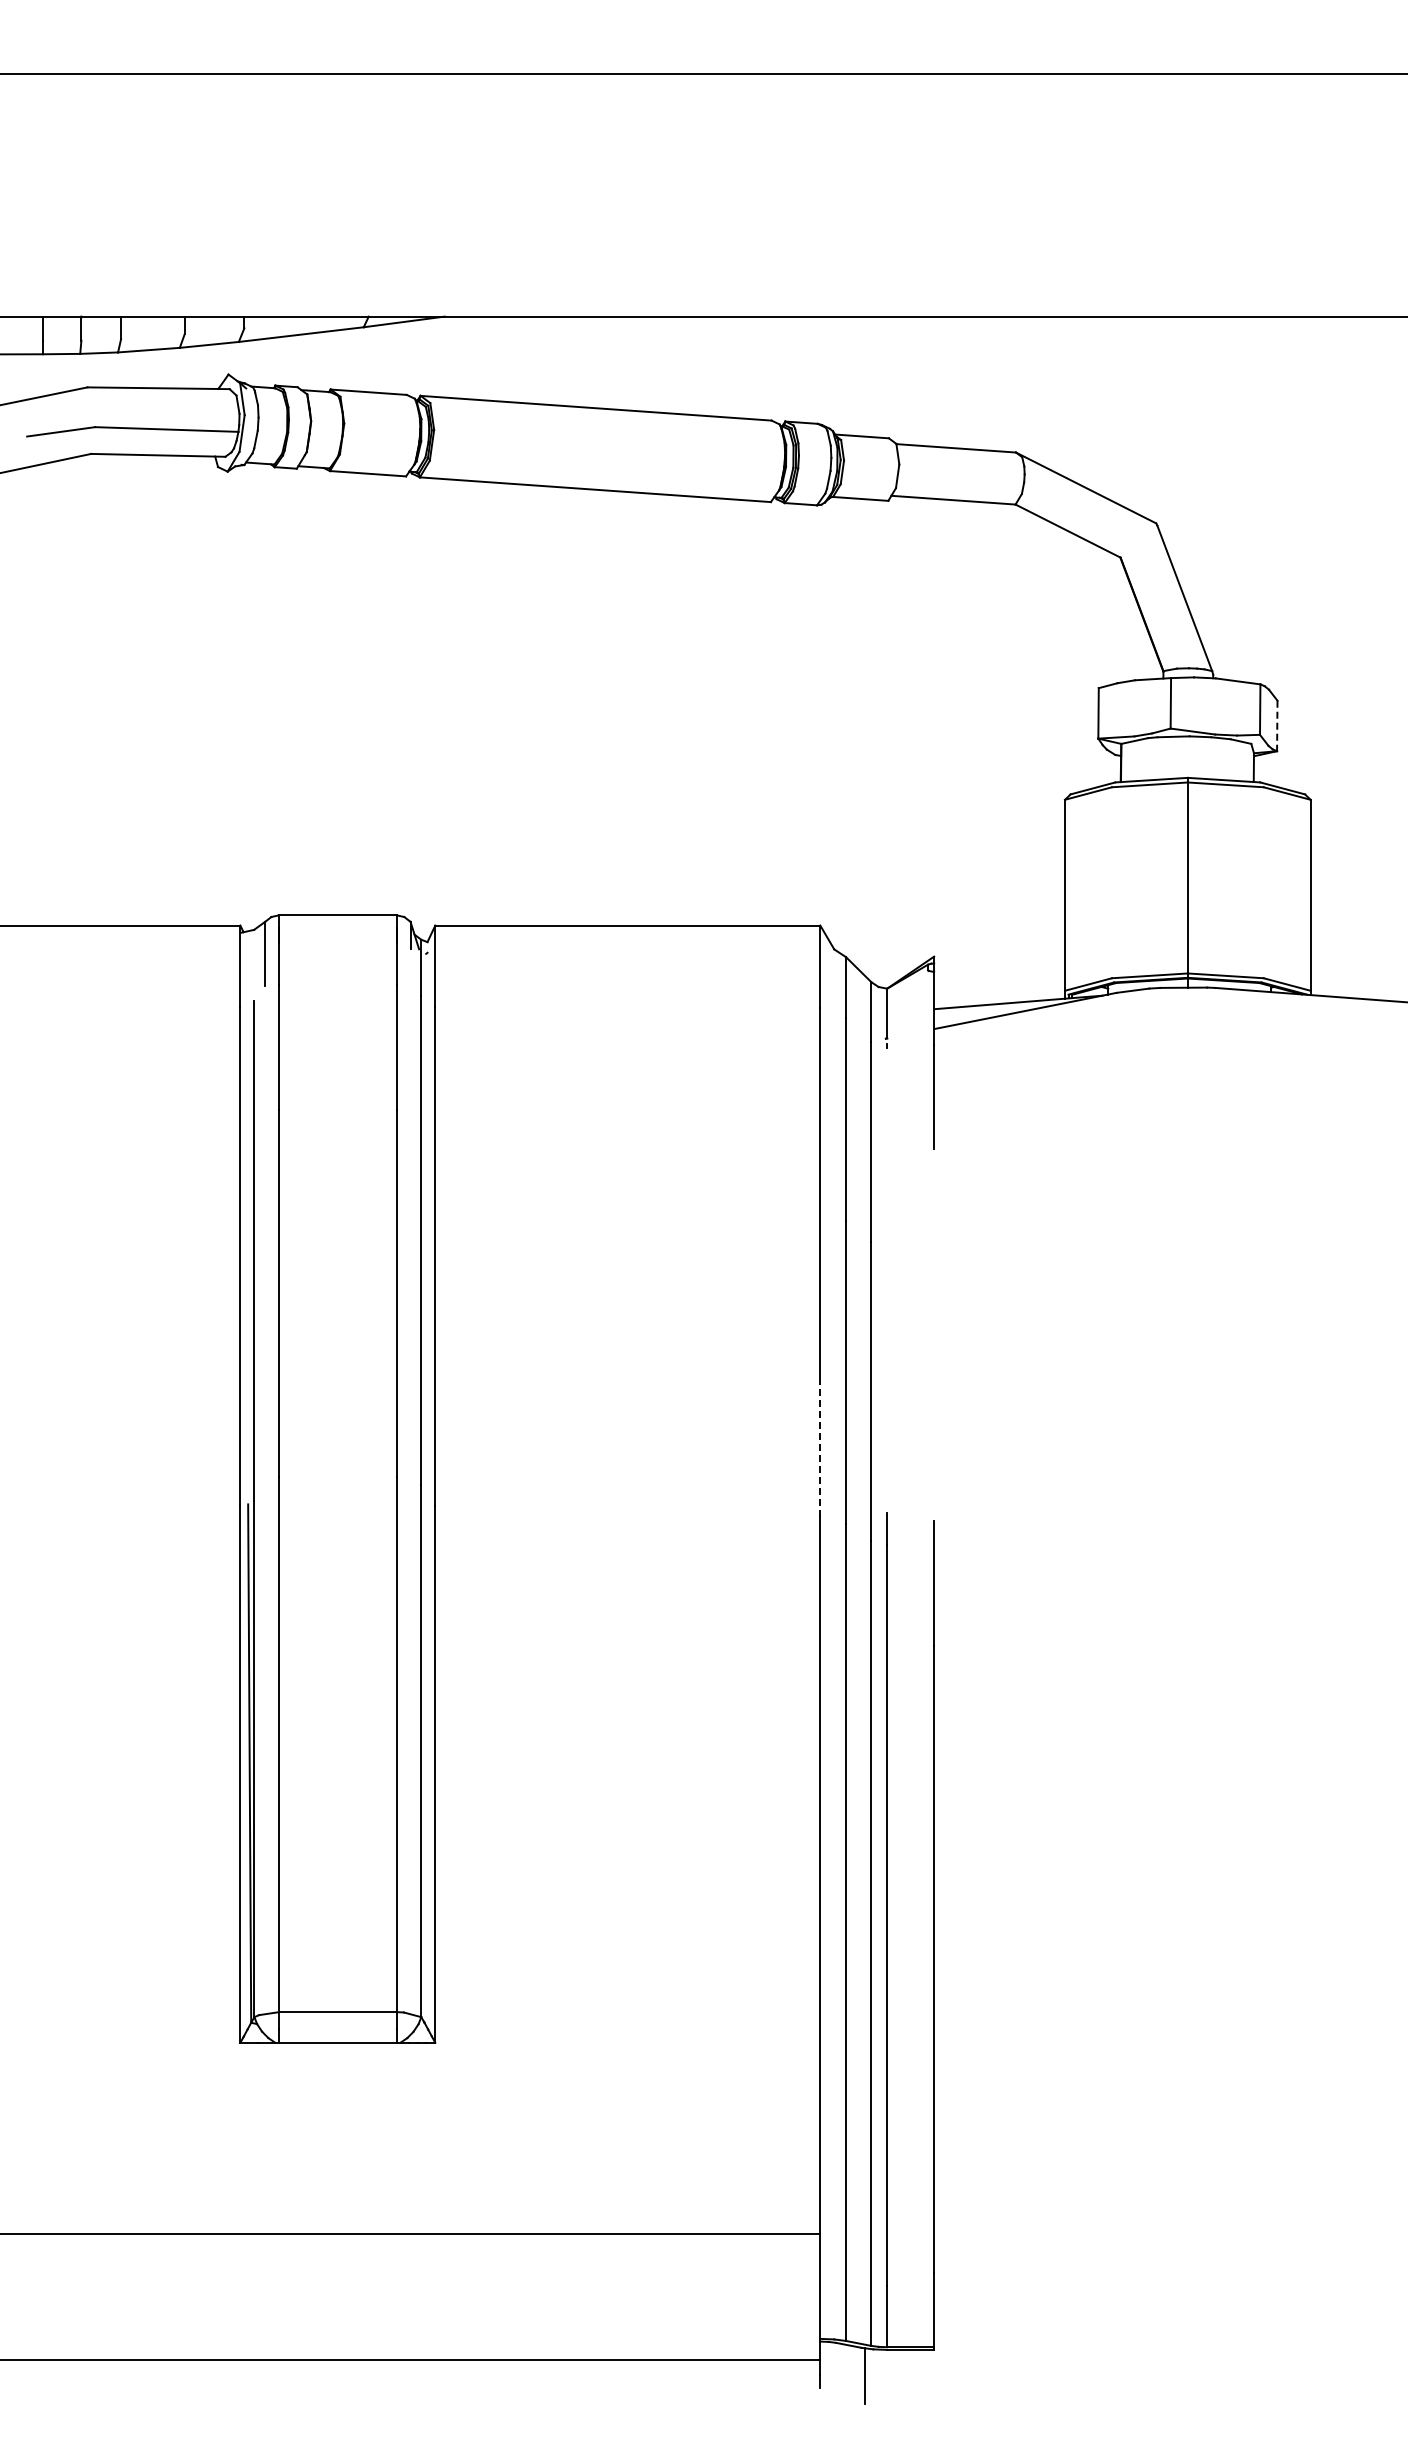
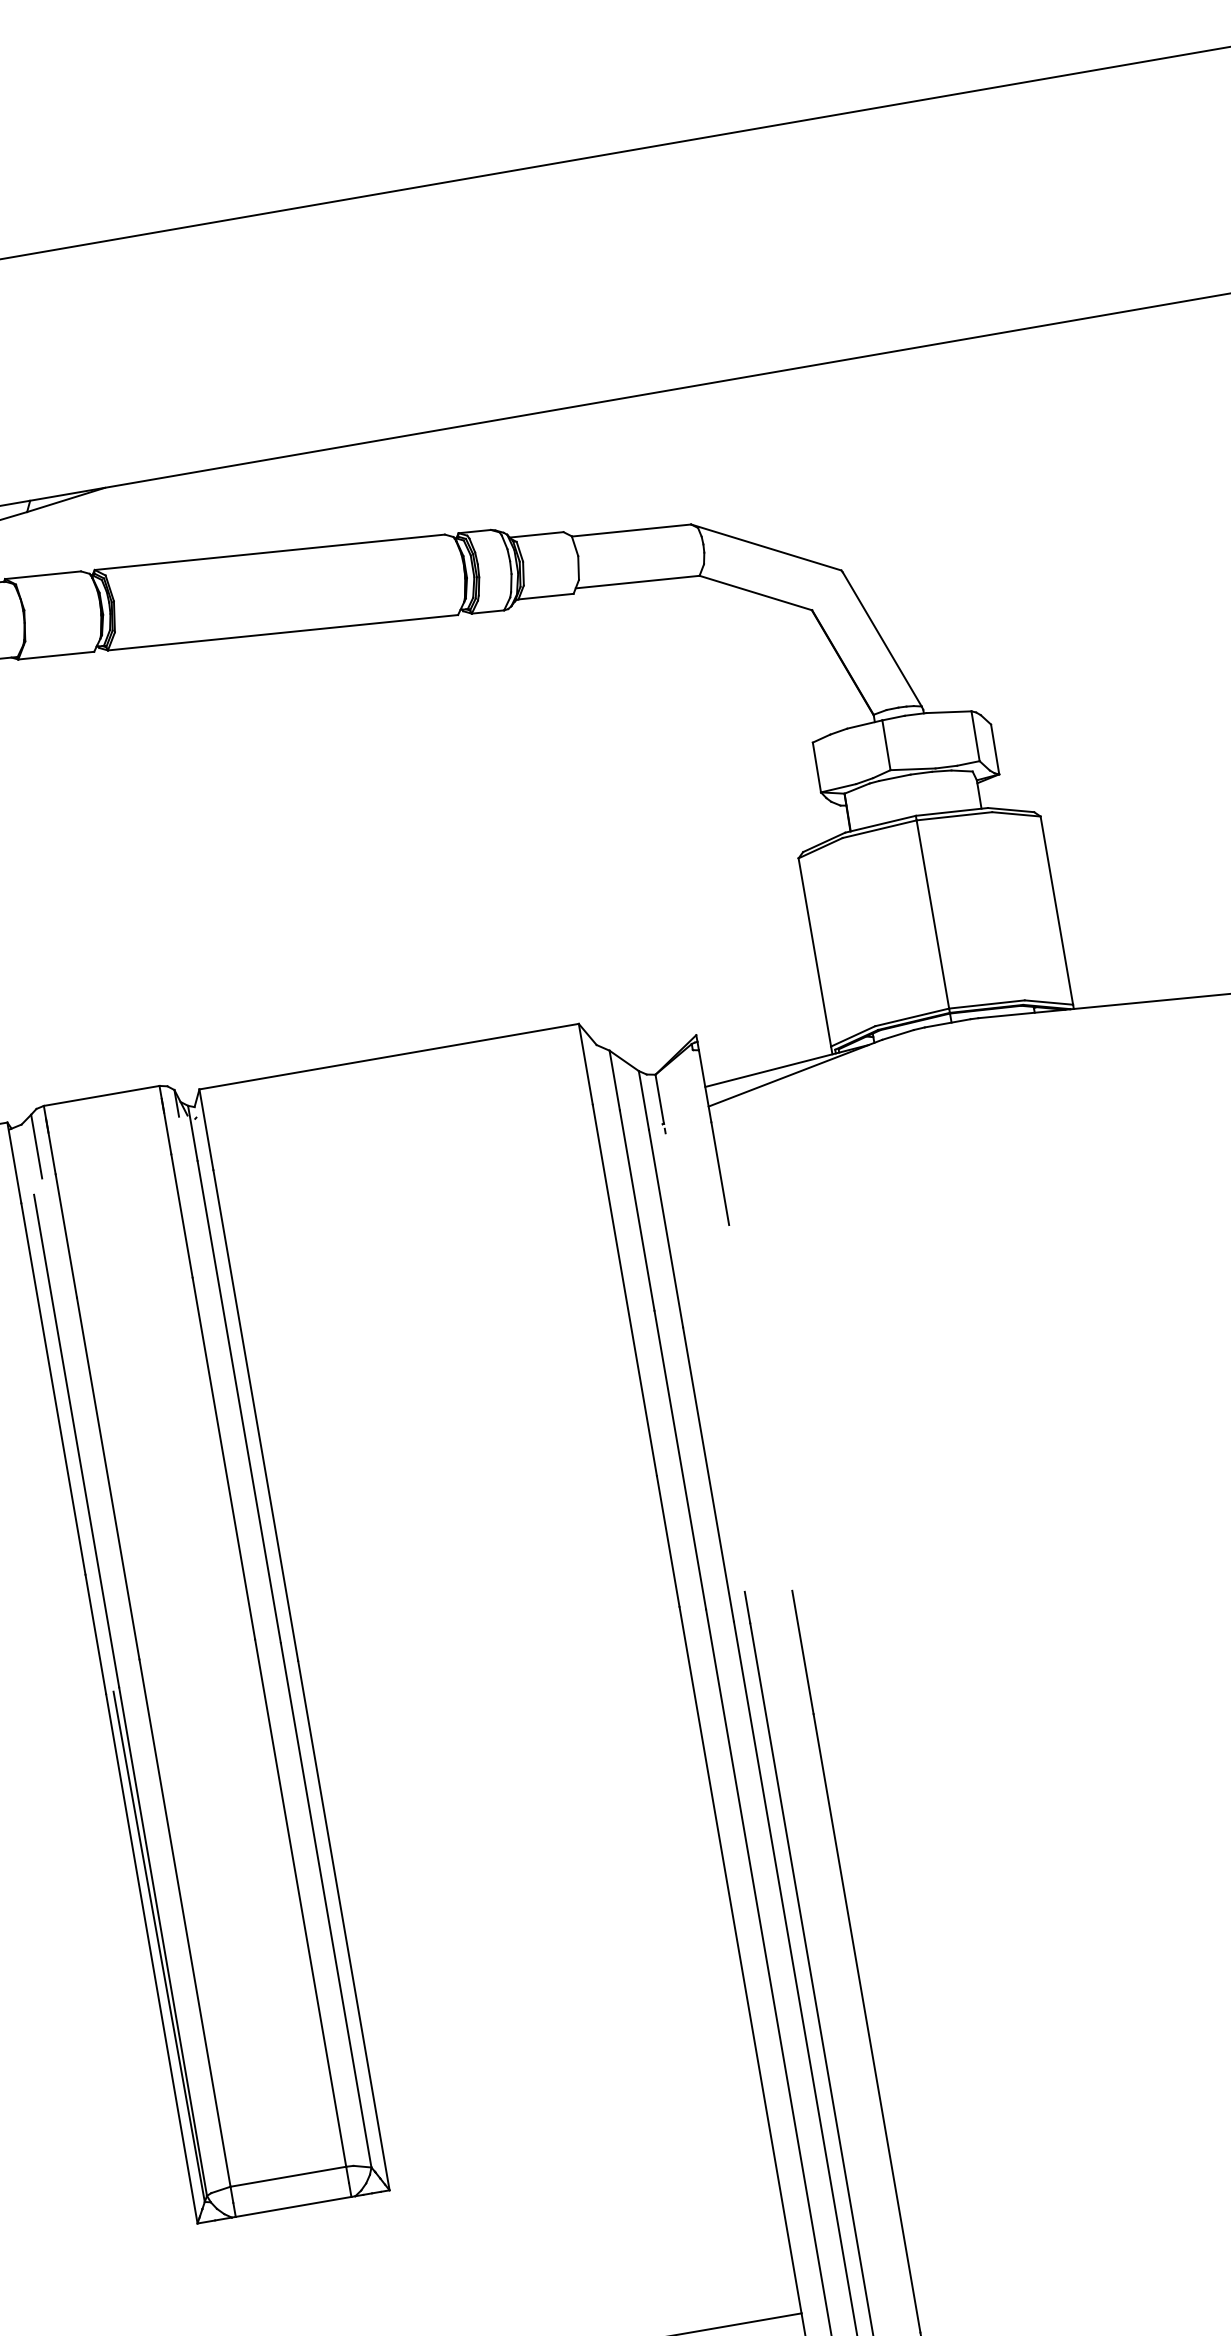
line: (1277, 726) -> (995, 749), dashed -> solid
line: (820, 1450) -> (668, 1541), dashed -> solid

